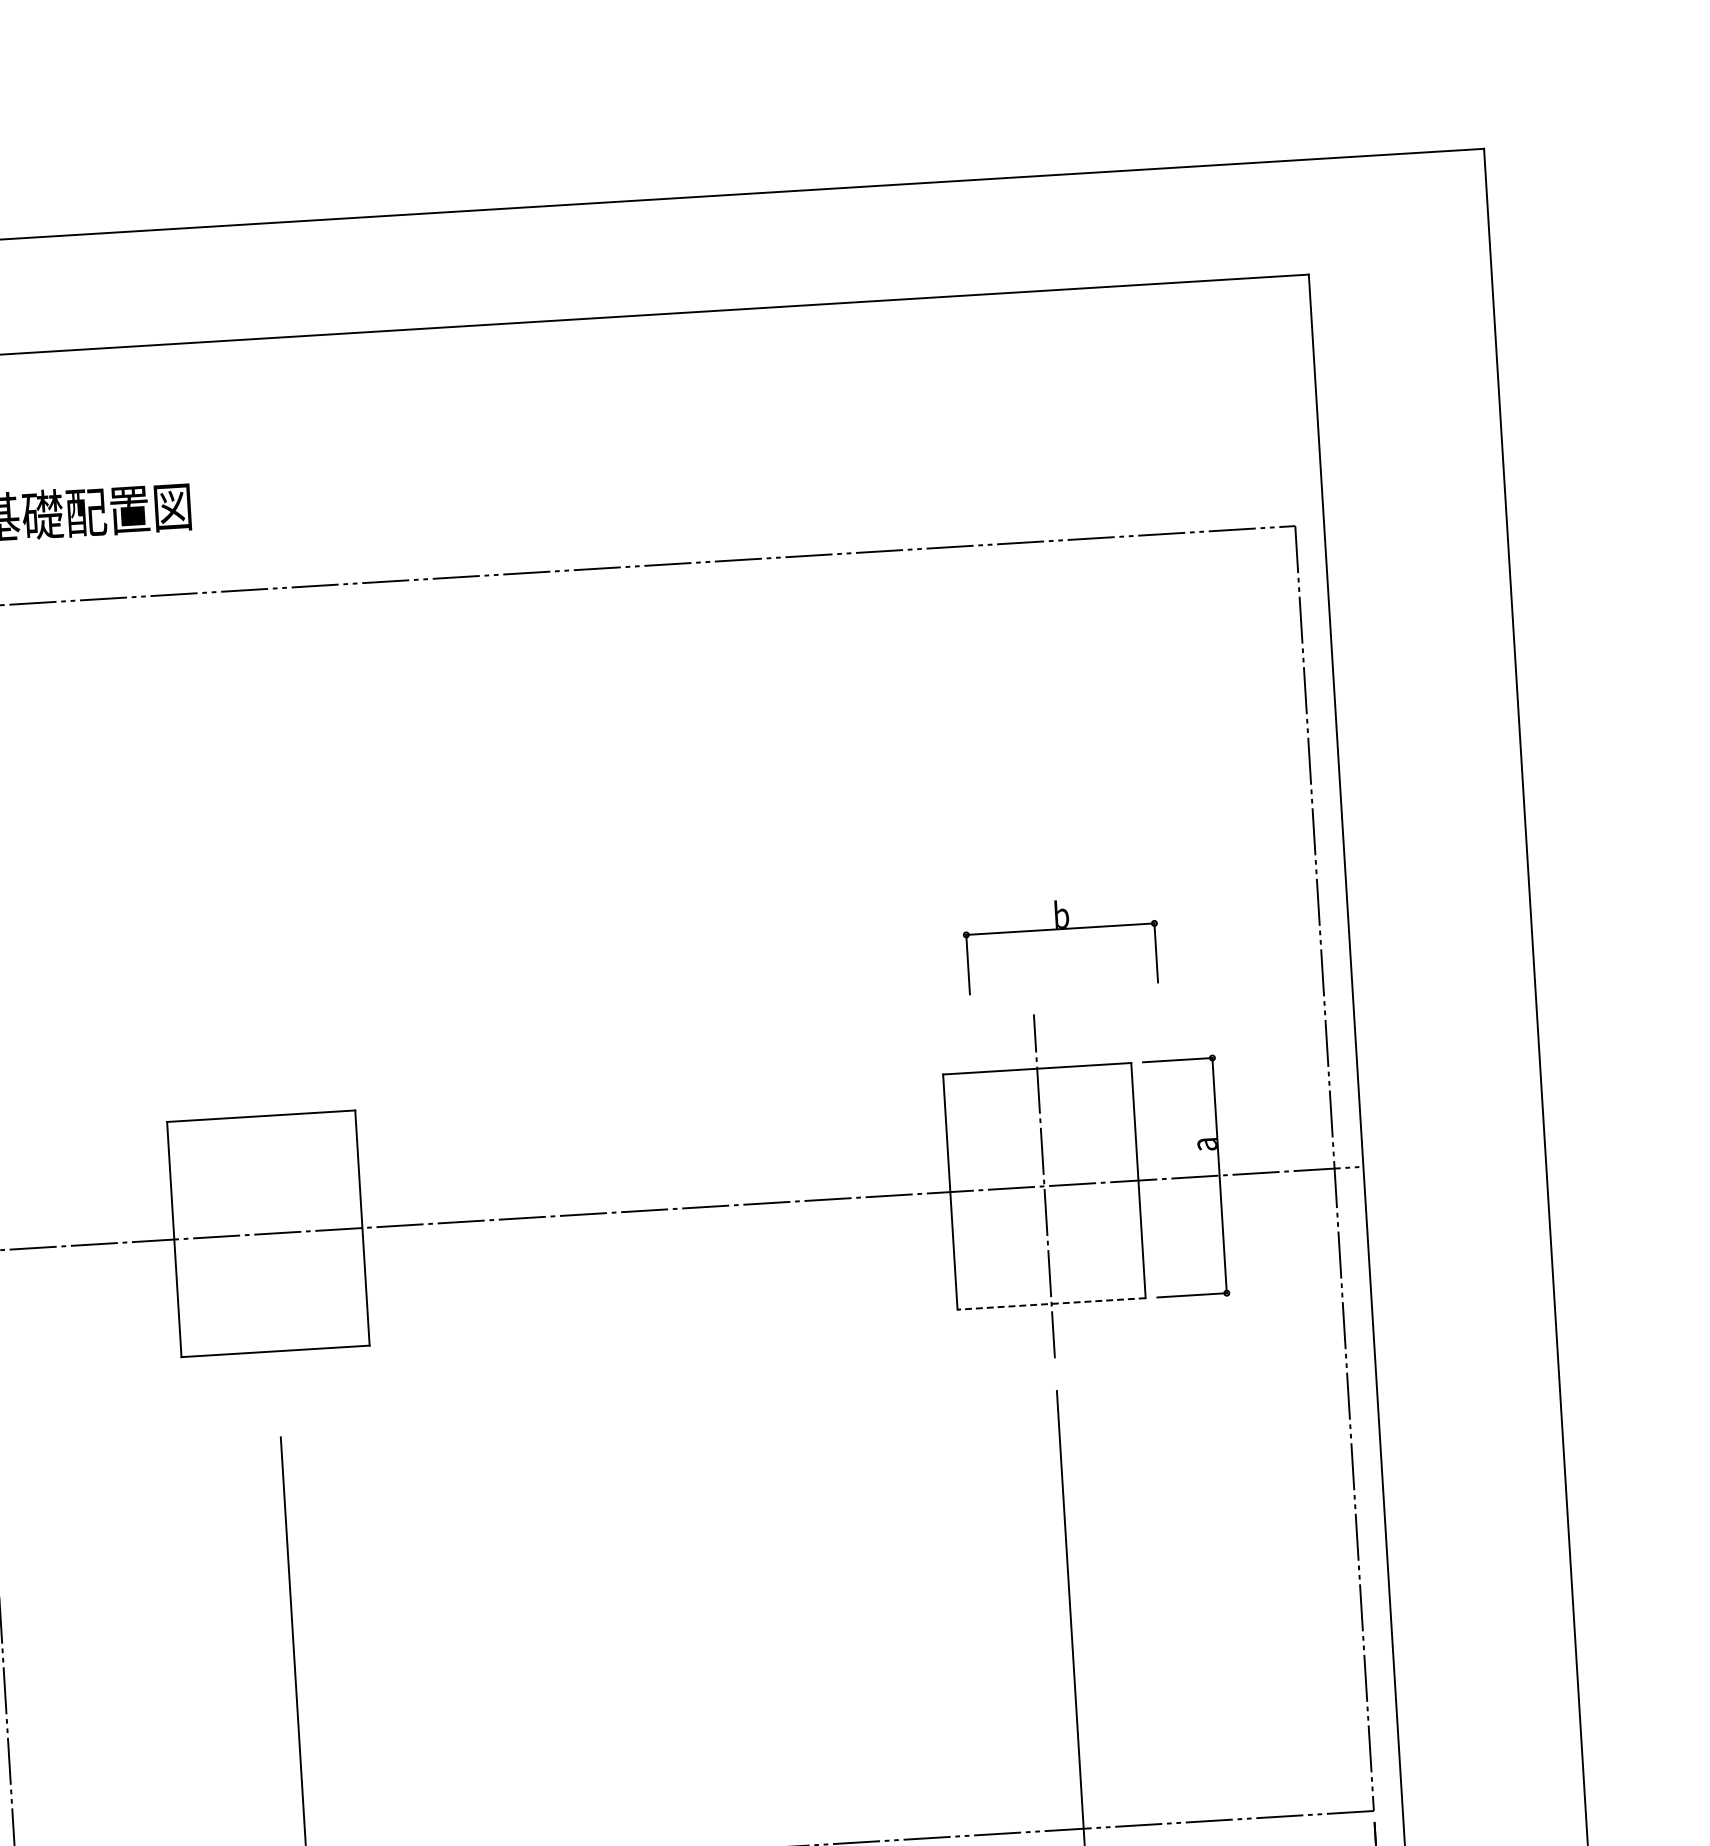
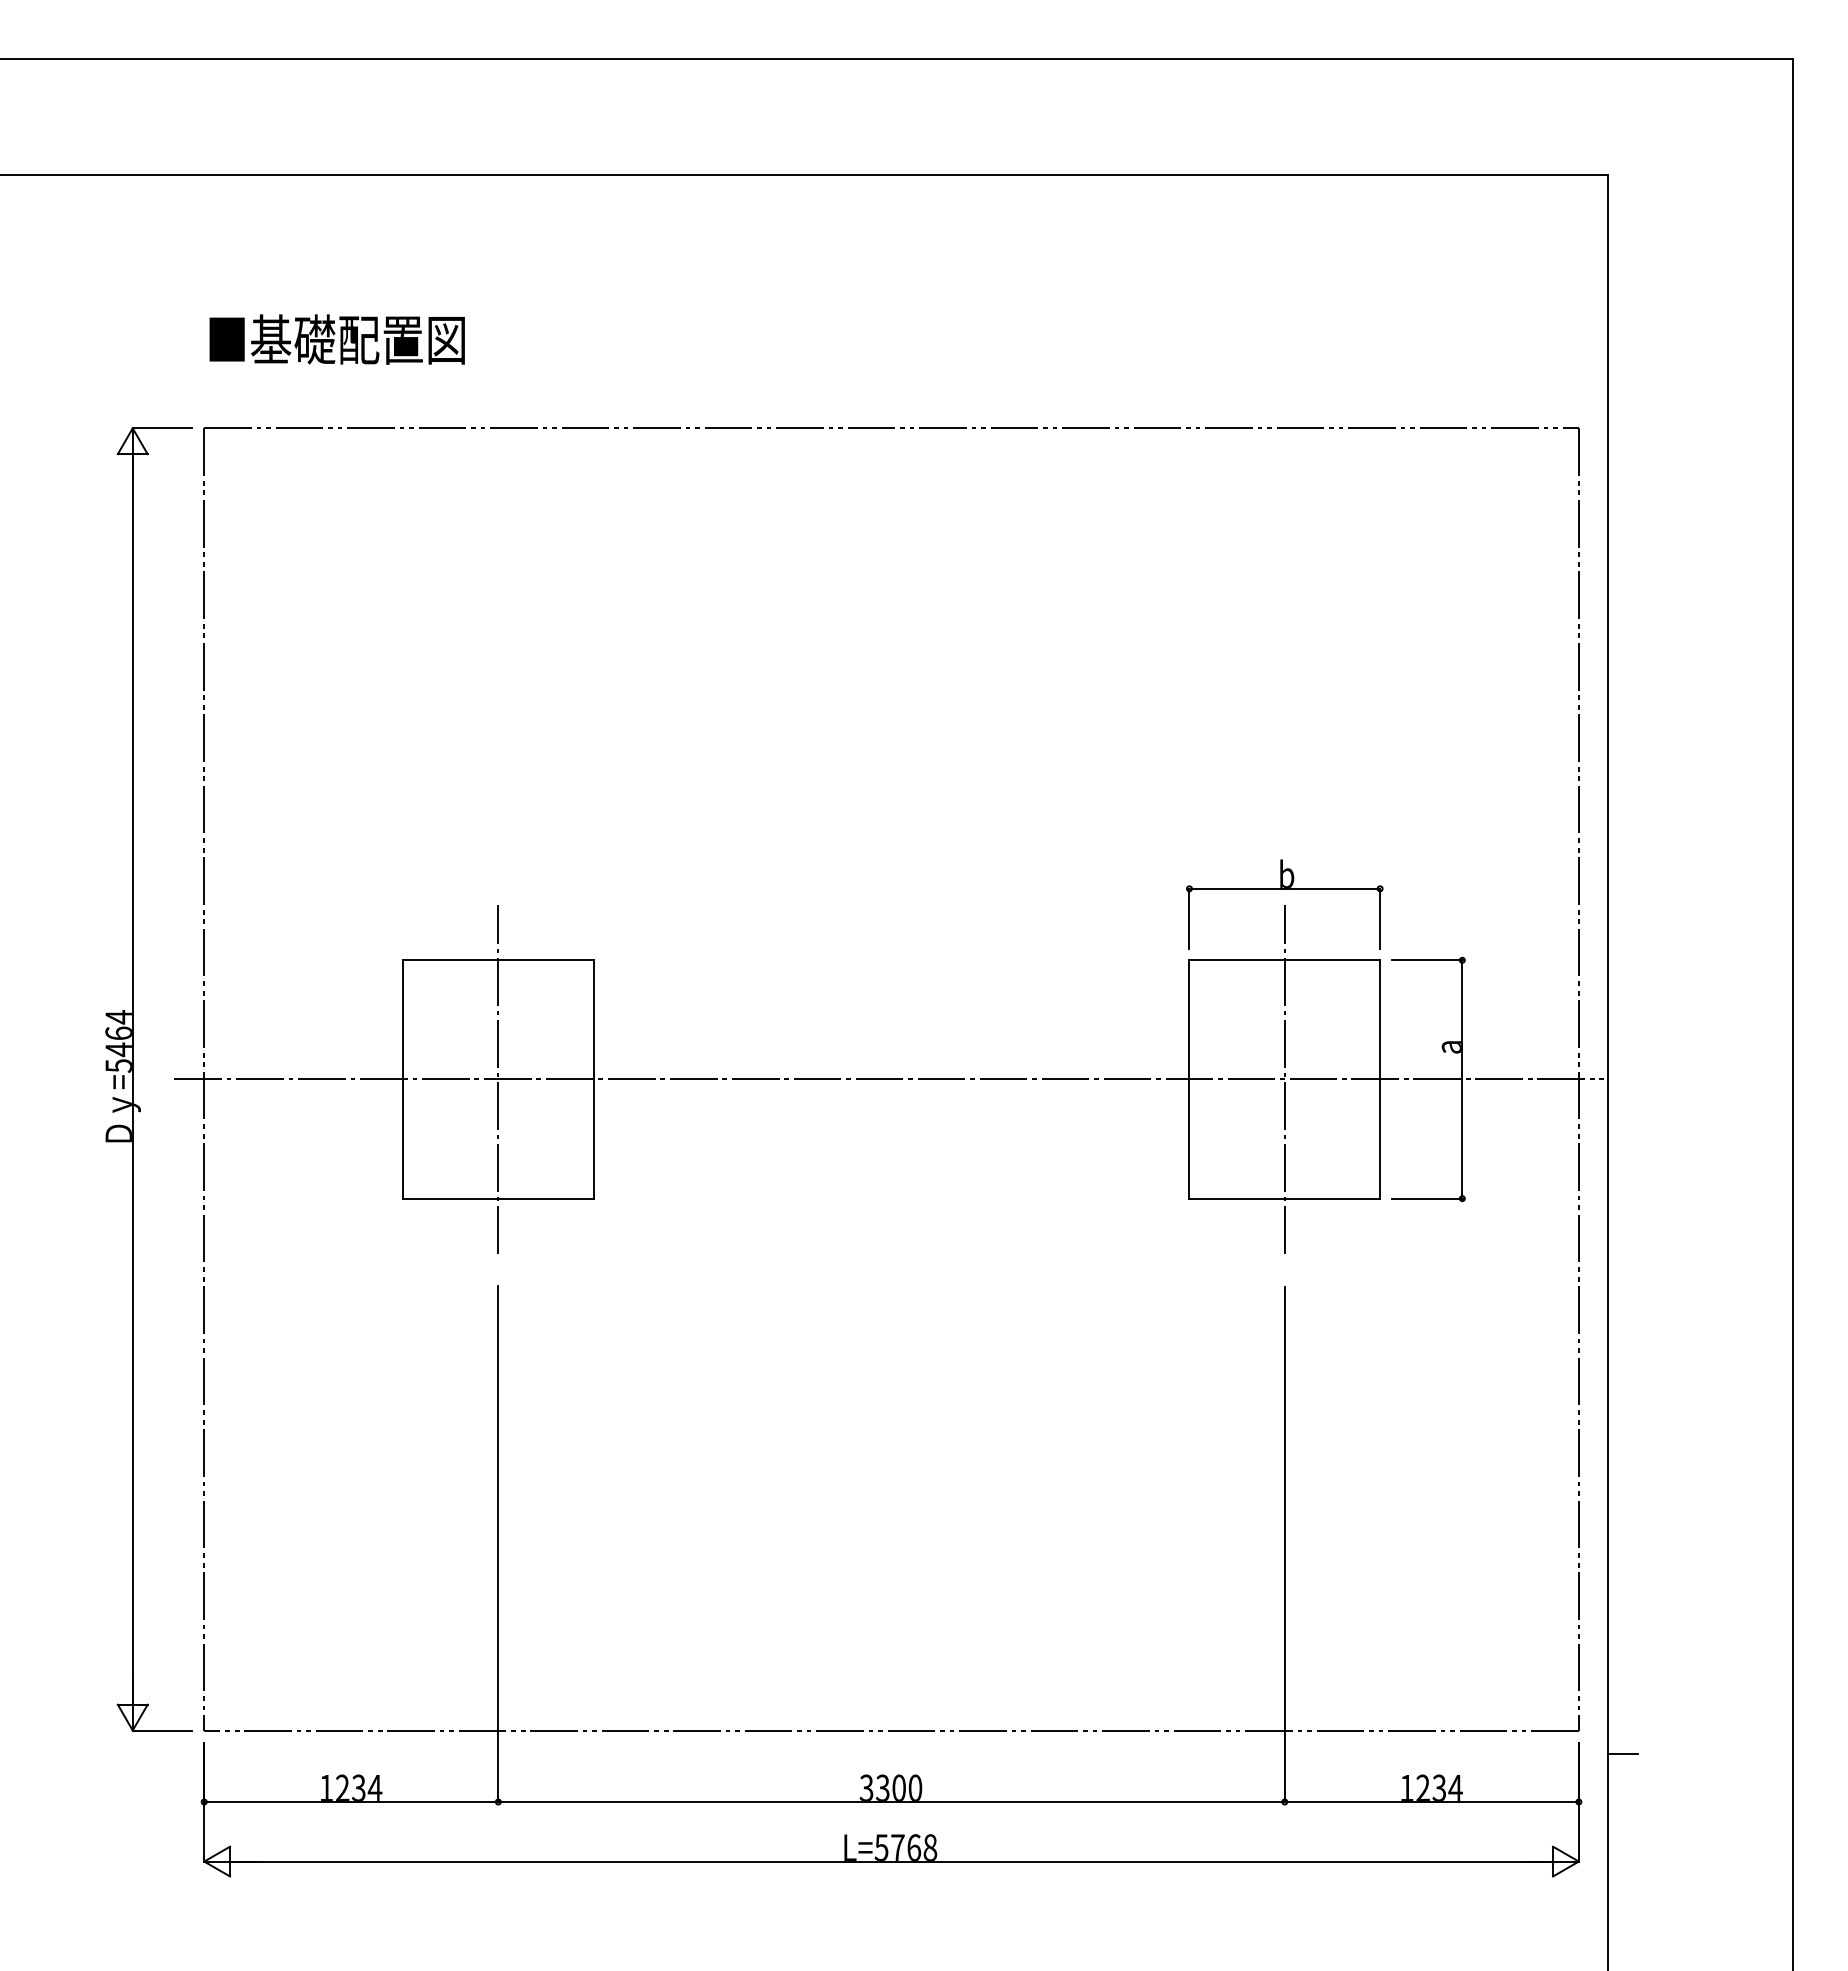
part: (1060, 929) -> (1284, 889), moved
line: (268, 1233) -> (498, 1079), added
line: (1051, 1303) -> (1284, 1198), dashed -> solid
line: (1418, 1832) -> (1622, 1754), added

